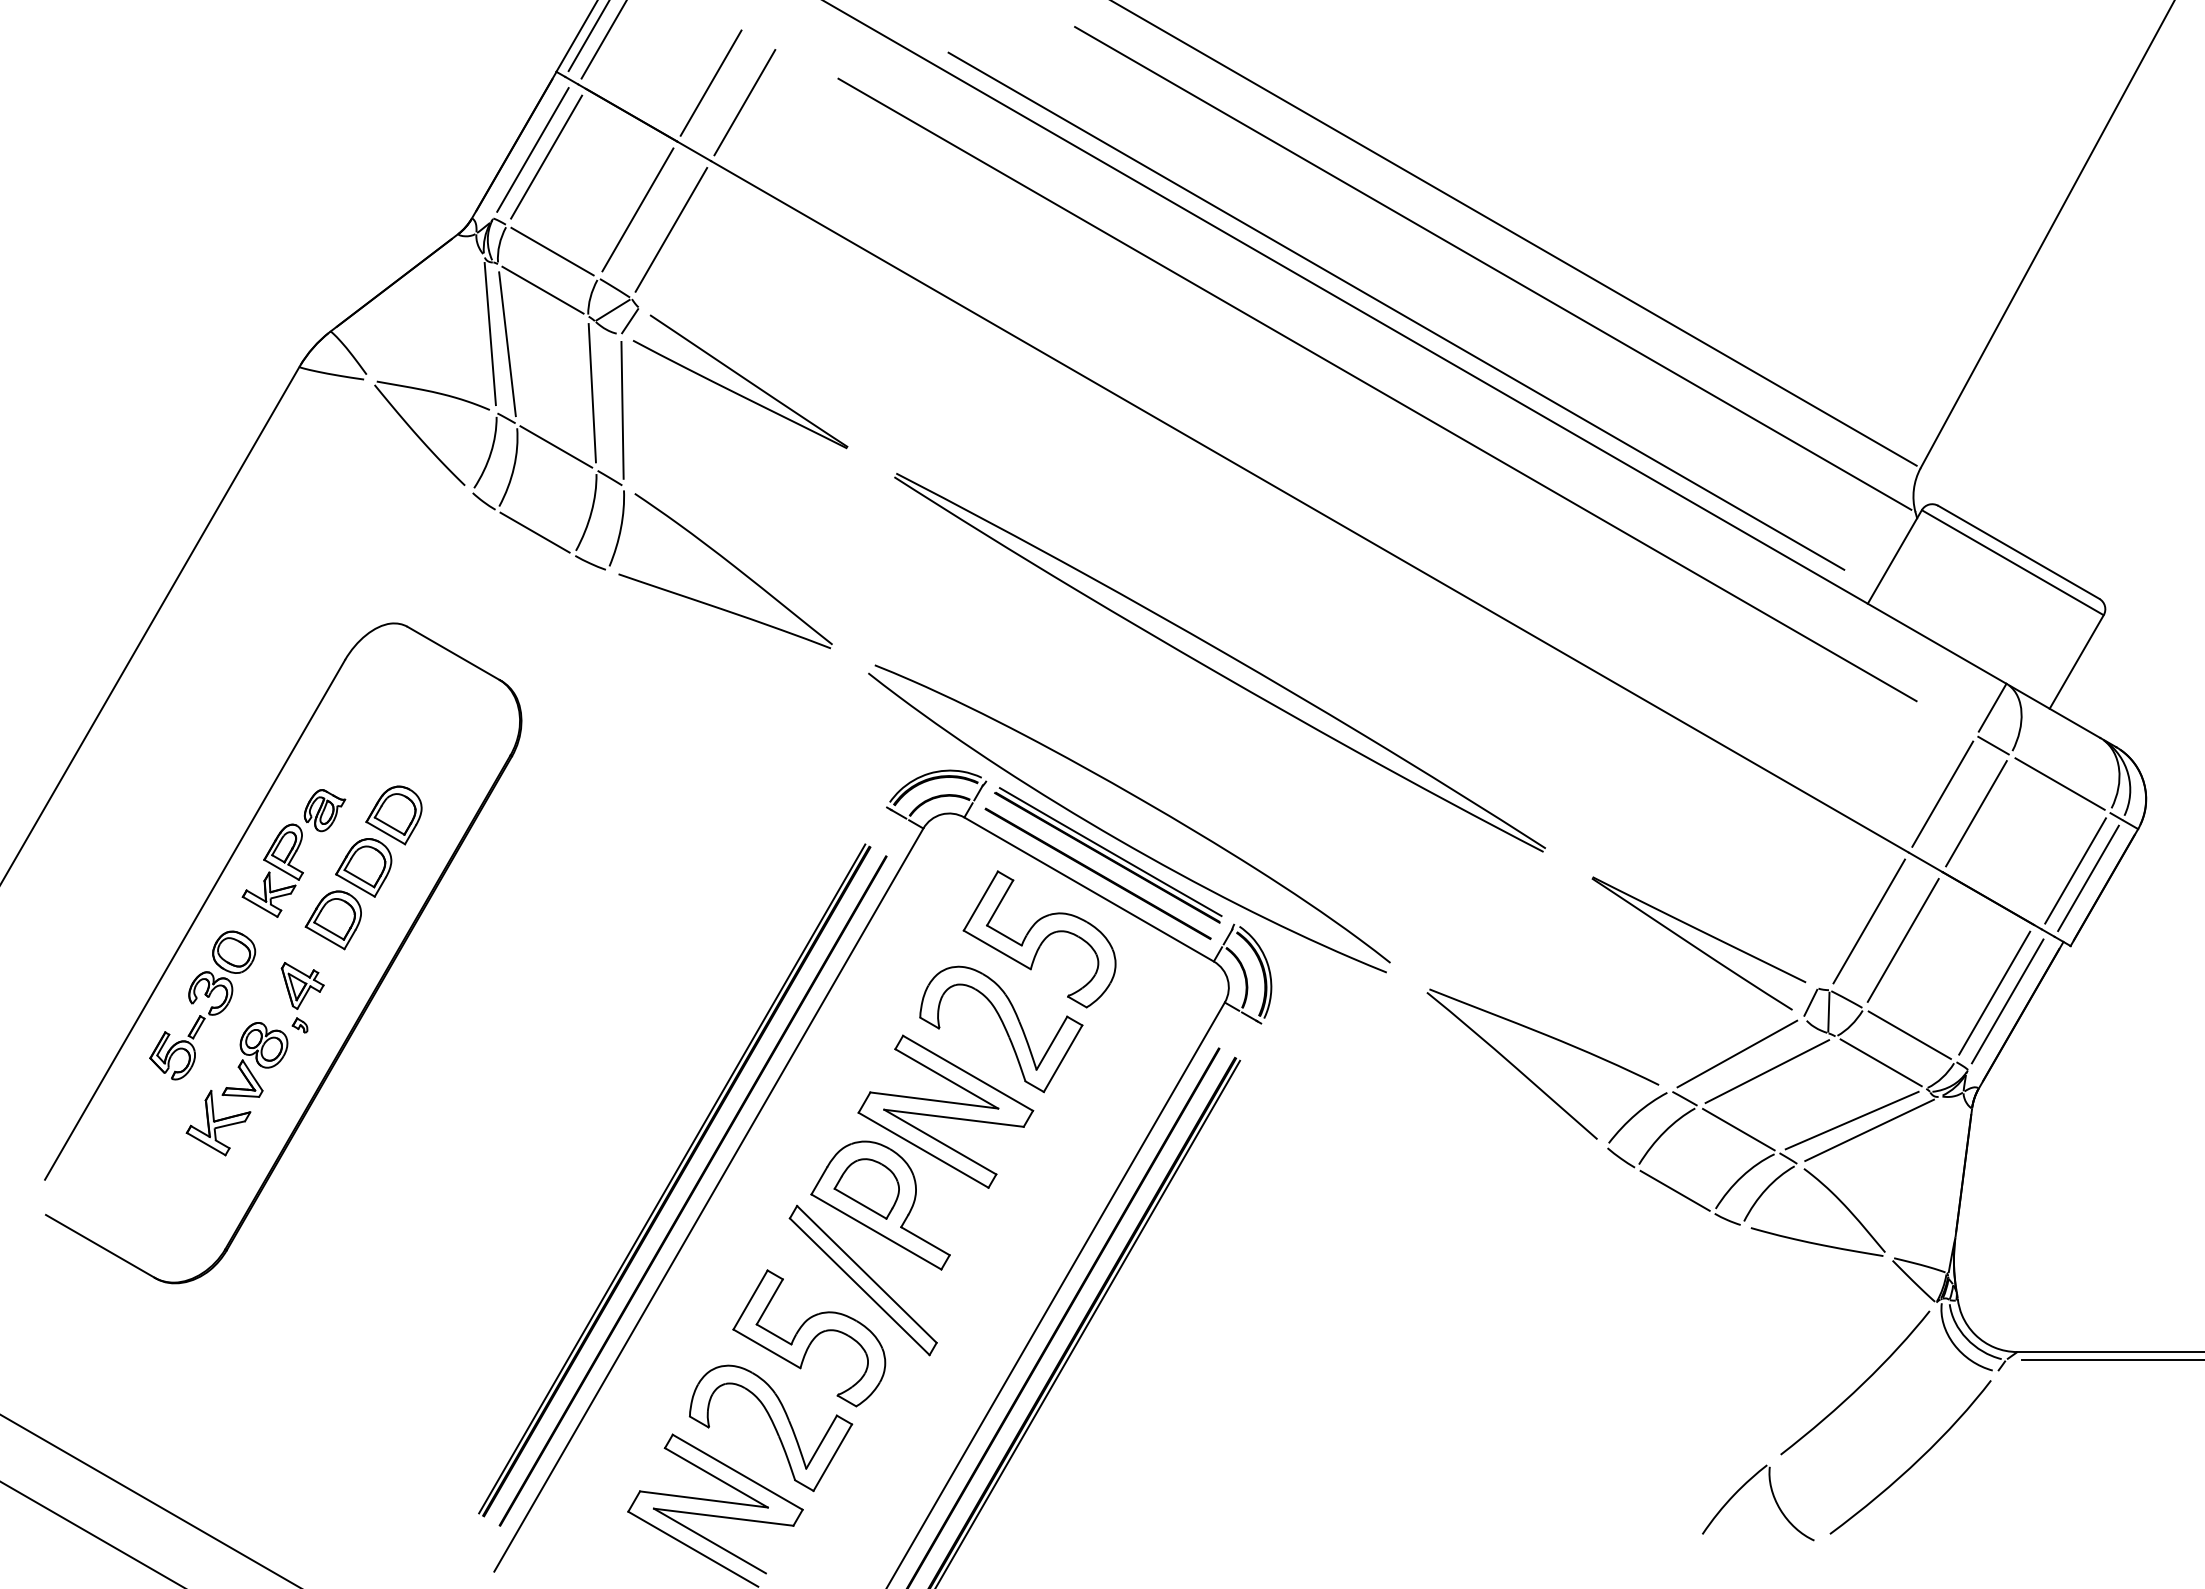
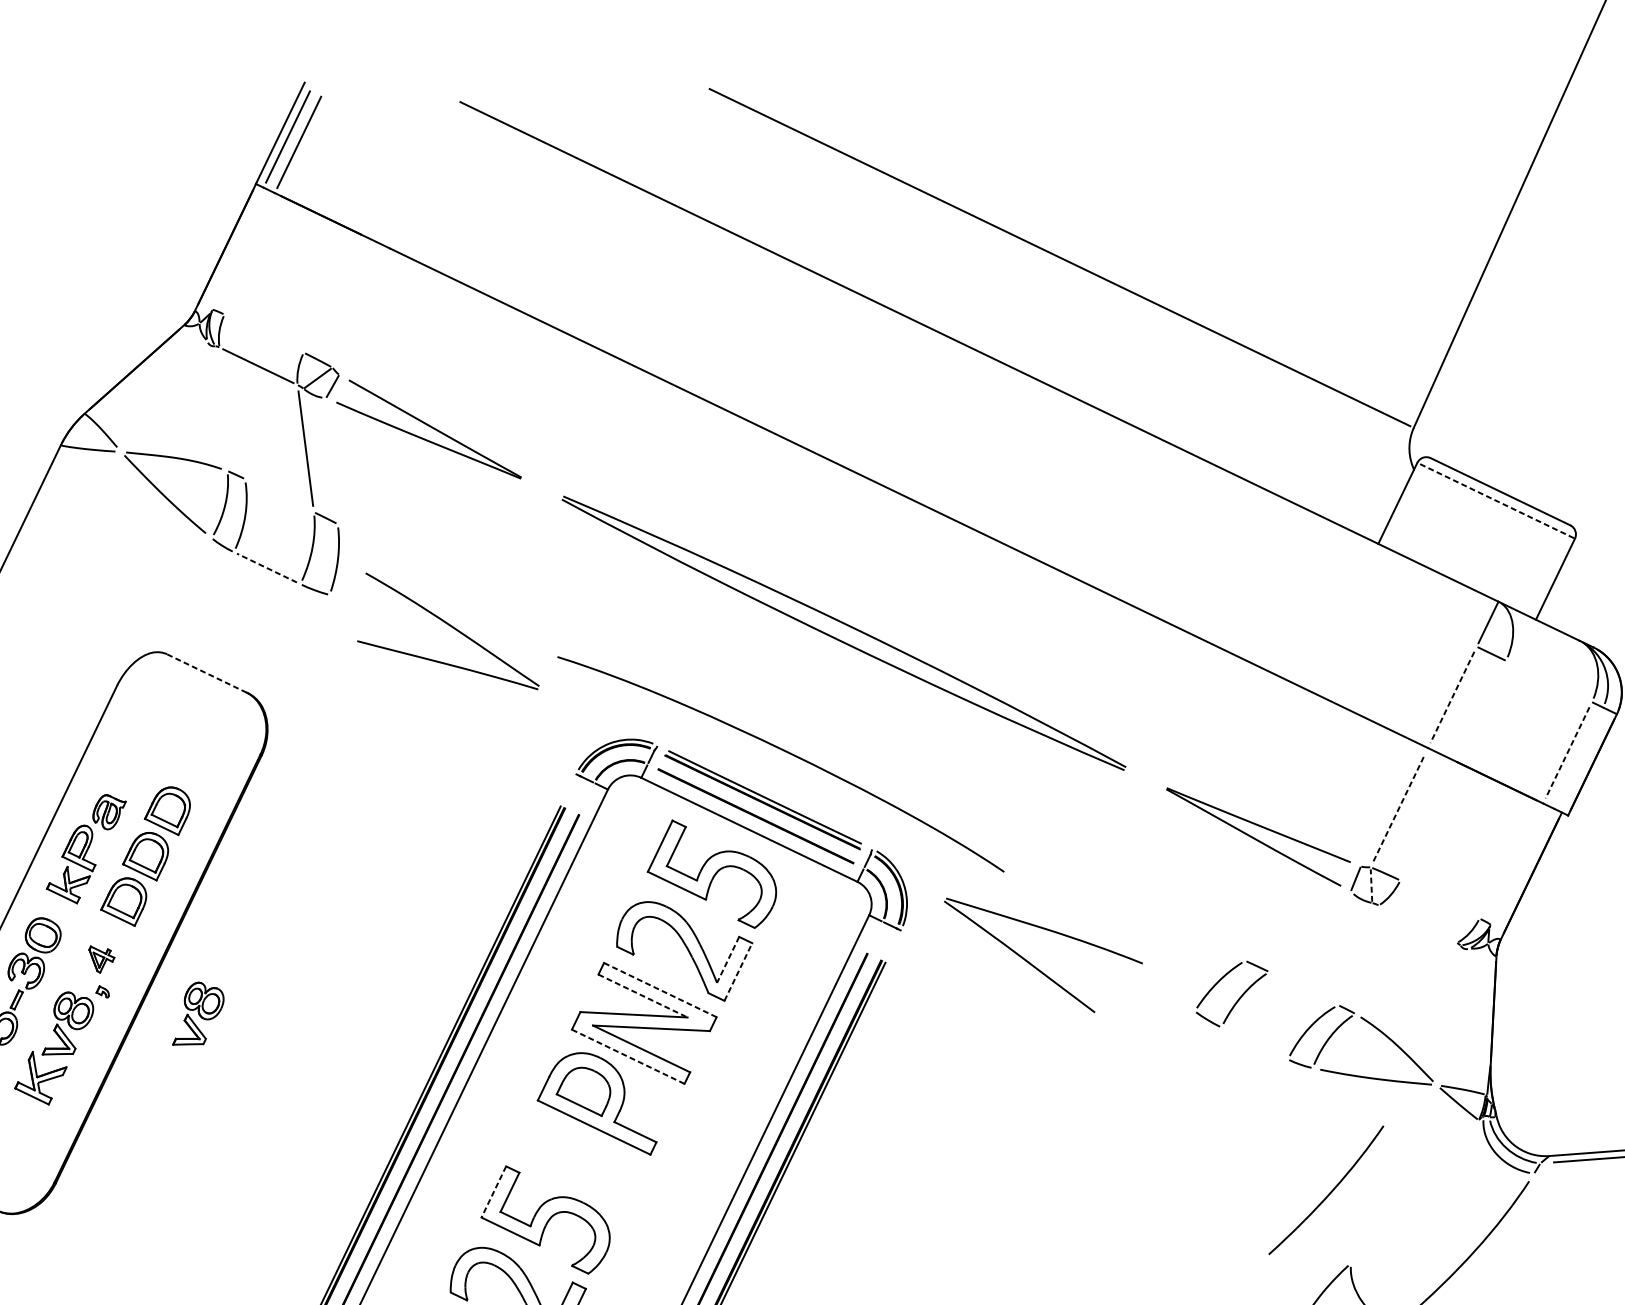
line: (710, 82) -> (384, 183), removed
line: (744, 102) -> (414, 197), removed
line: (532, 149) -> (240, 250), removed
line: (546, 156) -> (252, 254), removed
line: (637, 209) -> (331, 293), removed
line: (671, 229) -> (361, 307), removed
line: (552, 251) -> (263, 333), removed
line: (1493, 268) -> (1046, 288), removed
line: (1396, 310) -> (968, 329), removed
line: (489, 334) -> (216, 406), removed
line: (507, 344) -> (232, 413), removed
line: (1377, 389) -> (957, 396), removed
line: (622, 409) -> (331, 460), removed
line: (556, 446) -> (279, 495), removed
line: (535, 532) -> (267, 567), solid -> dashed
line: (2012, 562) -> (1495, 500), solid -> dashed
part: (731, 565) -> (450, 626), moved
line: (453, 653) -> (206, 673), solid -> dashed
line: (2059, 783) -> (1548, 681), removed
line: (1942, 794) -> (1452, 697), solid -> dashed
line: (1976, 813) -> (1481, 711), removed
curve: (1118, 838) -> (770, 785), removed
line: (2075, 870) -> (1567, 752), solid -> dashed
line: (2088, 878) -> (1578, 758), removed
line: (1869, 921) -> (1399, 807), solid -> dashed
line: (1902, 940) -> (1428, 821), removed
part: (302, 985) -> (102, 958), size x0.7
line: (1994, 992) -> (1507, 858), removed
line: (2007, 1001) -> (1519, 865), removed
line: (1828, 1011) -> (1371, 885), solid -> dashed
line: (1909, 1034) -> (1439, 899), removed
line: (1051, 1043) -> (727, 960), solid -> dashed
line: (1737, 1053) -> (1298, 925), removed
line: (1063, 1058) -> (738, 971), solid -> dashed
part: (411, 1059) -> (197, 1013), added
line: (1880, 1062) -> (1417, 924), removed
line: (1767, 1071) -> (1324, 938), removed
line: (967, 1073) -> (659, 990), solid -> dashed
part: (1528, 1077) -> (1033, 965), moved
line: (947, 1079) -> (643, 996), solid -> dashed
line: (1851, 1120) -> (1397, 974), removed
line: (1738, 1129) -> (1303, 988), removed
line: (1869, 1130) -> (1412, 981), removed
line: (924, 1150) -> (629, 1056), solid -> dashed
line: (1674, 1190) -> (1254, 1043), removed
part: (862, 1280) -> (585, 1168), removed
line: (750, 1300) -> (493, 1192), solid -> dashed
curve: (1859, 1385) -> (1329, 1192), moved

